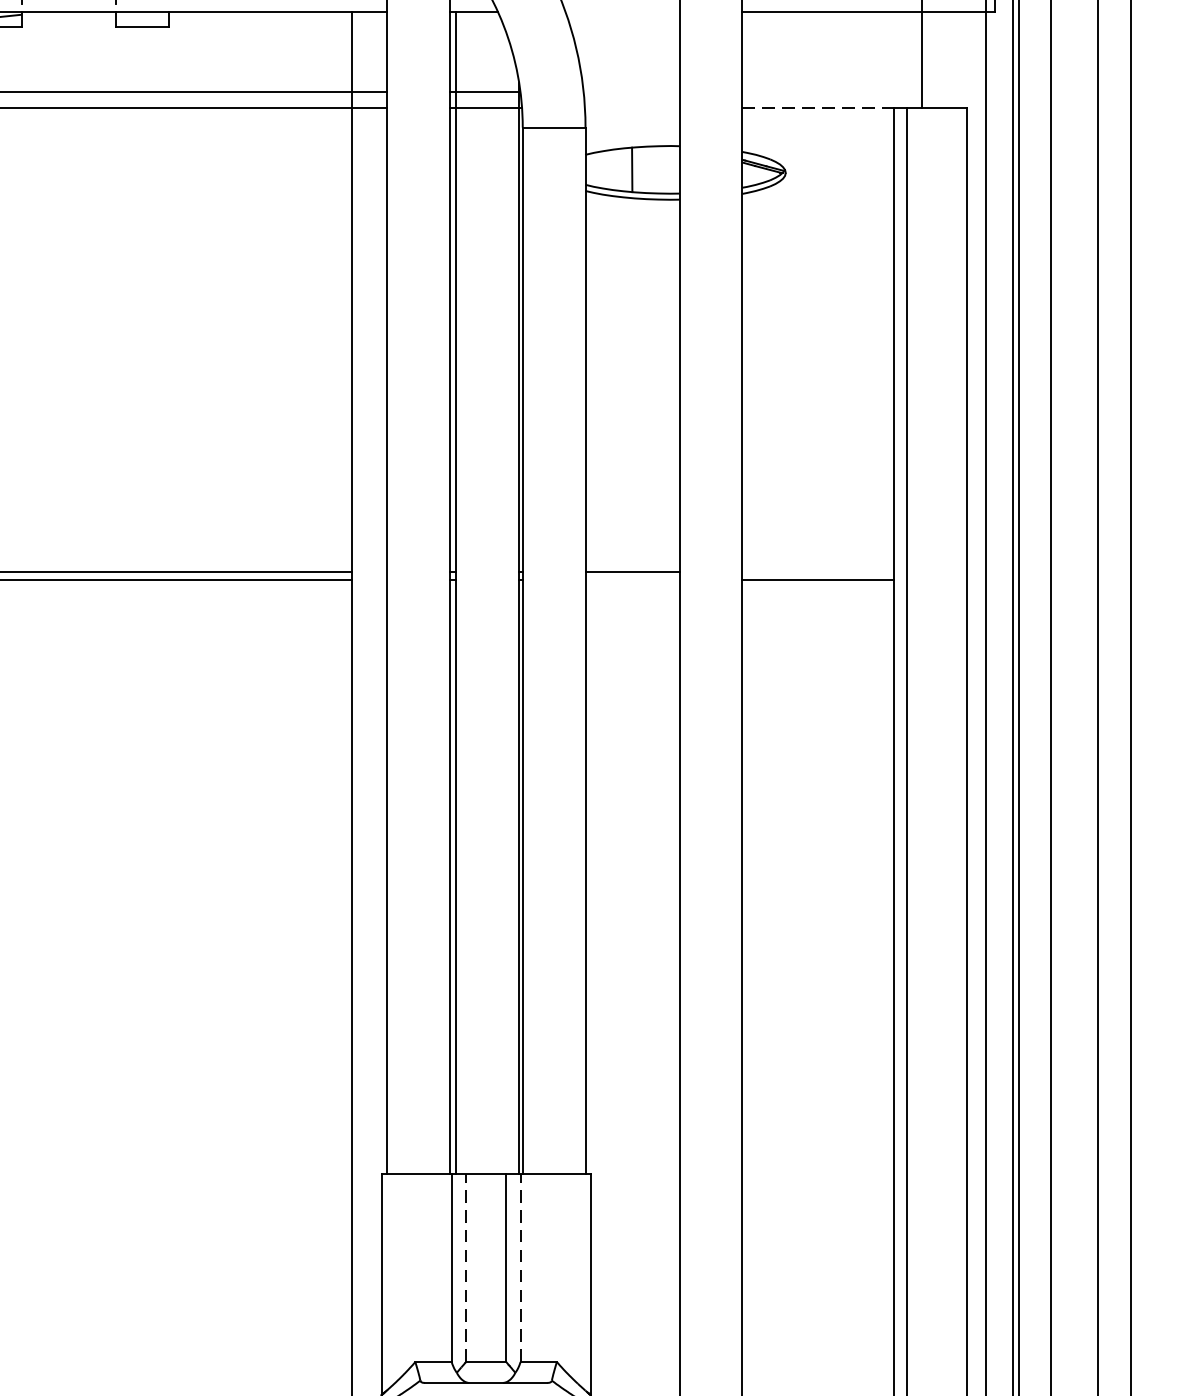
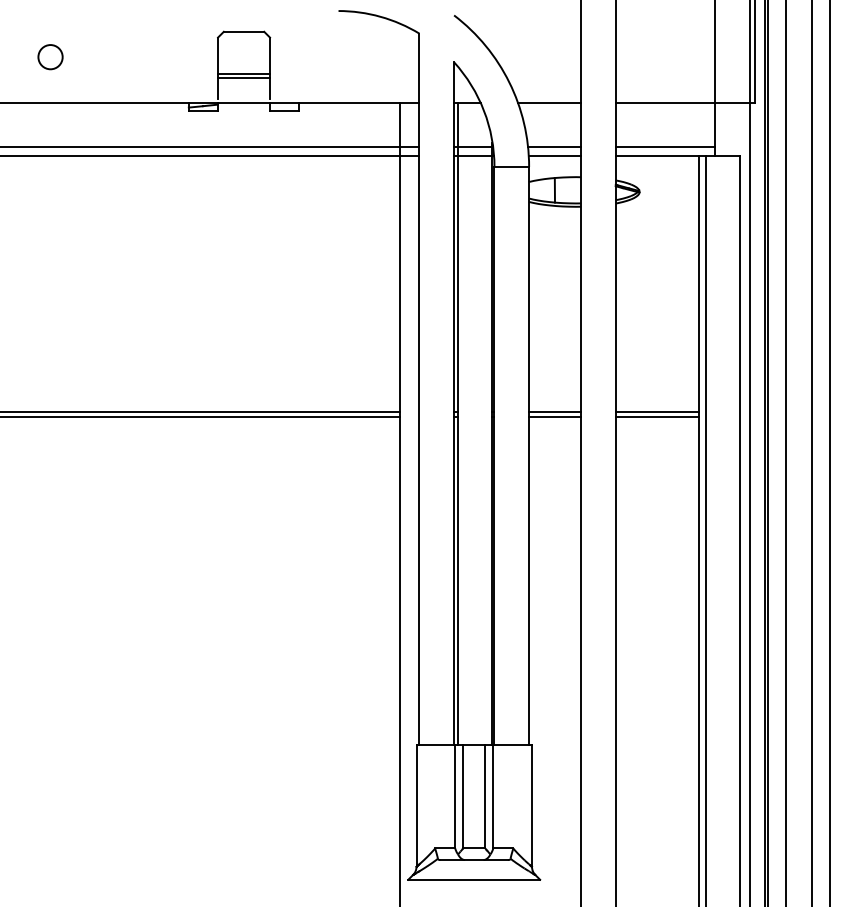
line: (622, 12) -> (549, 103), added
line: (631, 92) -> (554, 147), added
line: (830, 92) -> (664, 147), added
line: (631, 108) -> (554, 156), added
line: (818, 108) -> (657, 156), dashed -> solid
line: (818, 572) -> (657, 412), added
line: (633, 579) -> (555, 416), added
line: (466, 1267) -> (463, 796), dashed -> solid
line: (520, 1267) -> (493, 796), dashed -> solid

